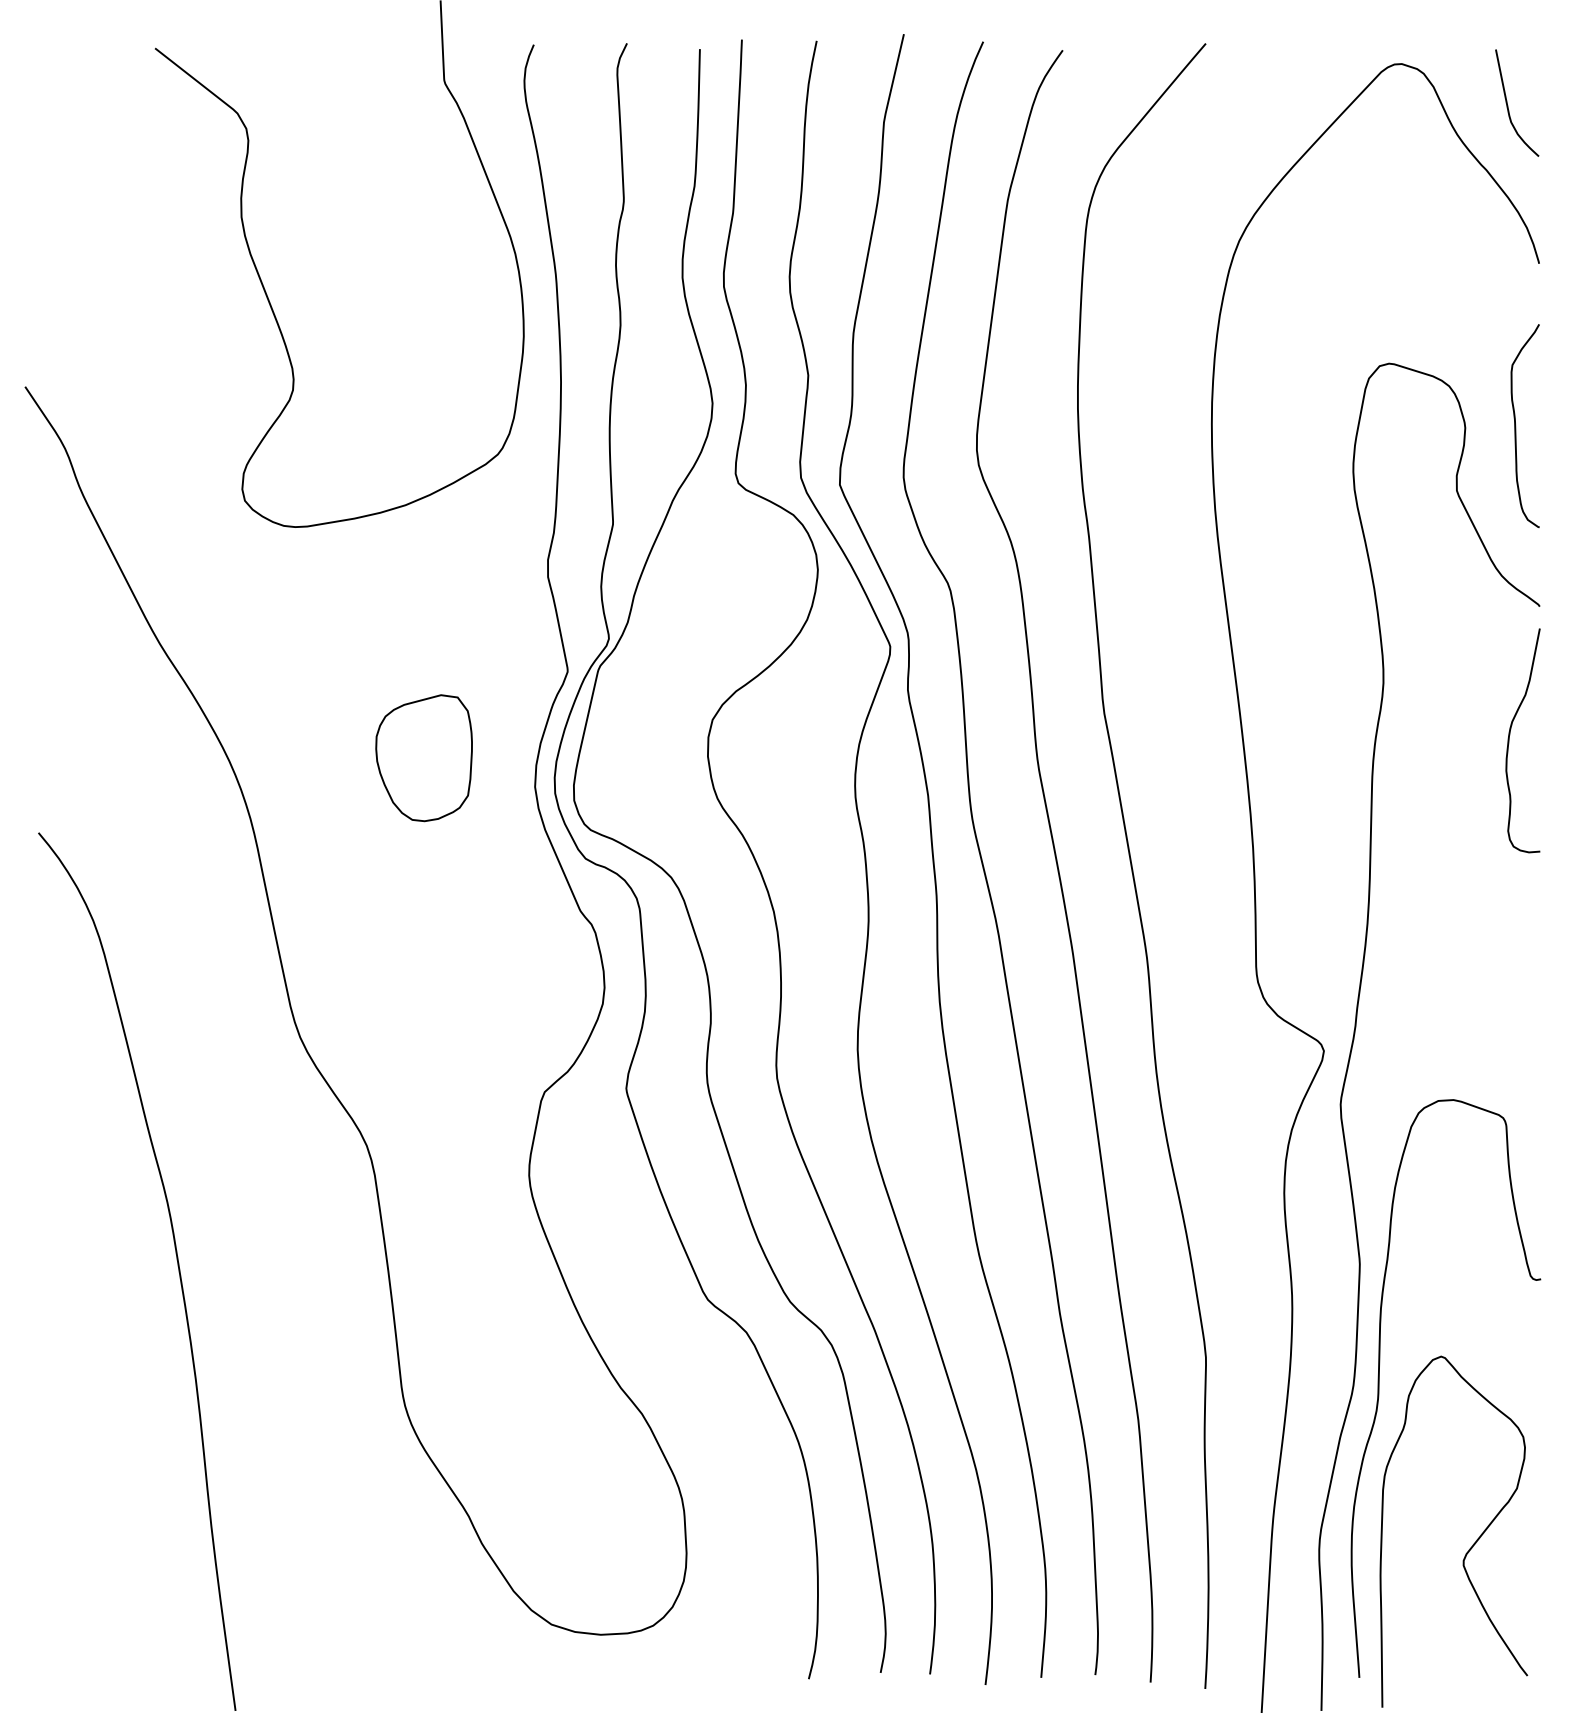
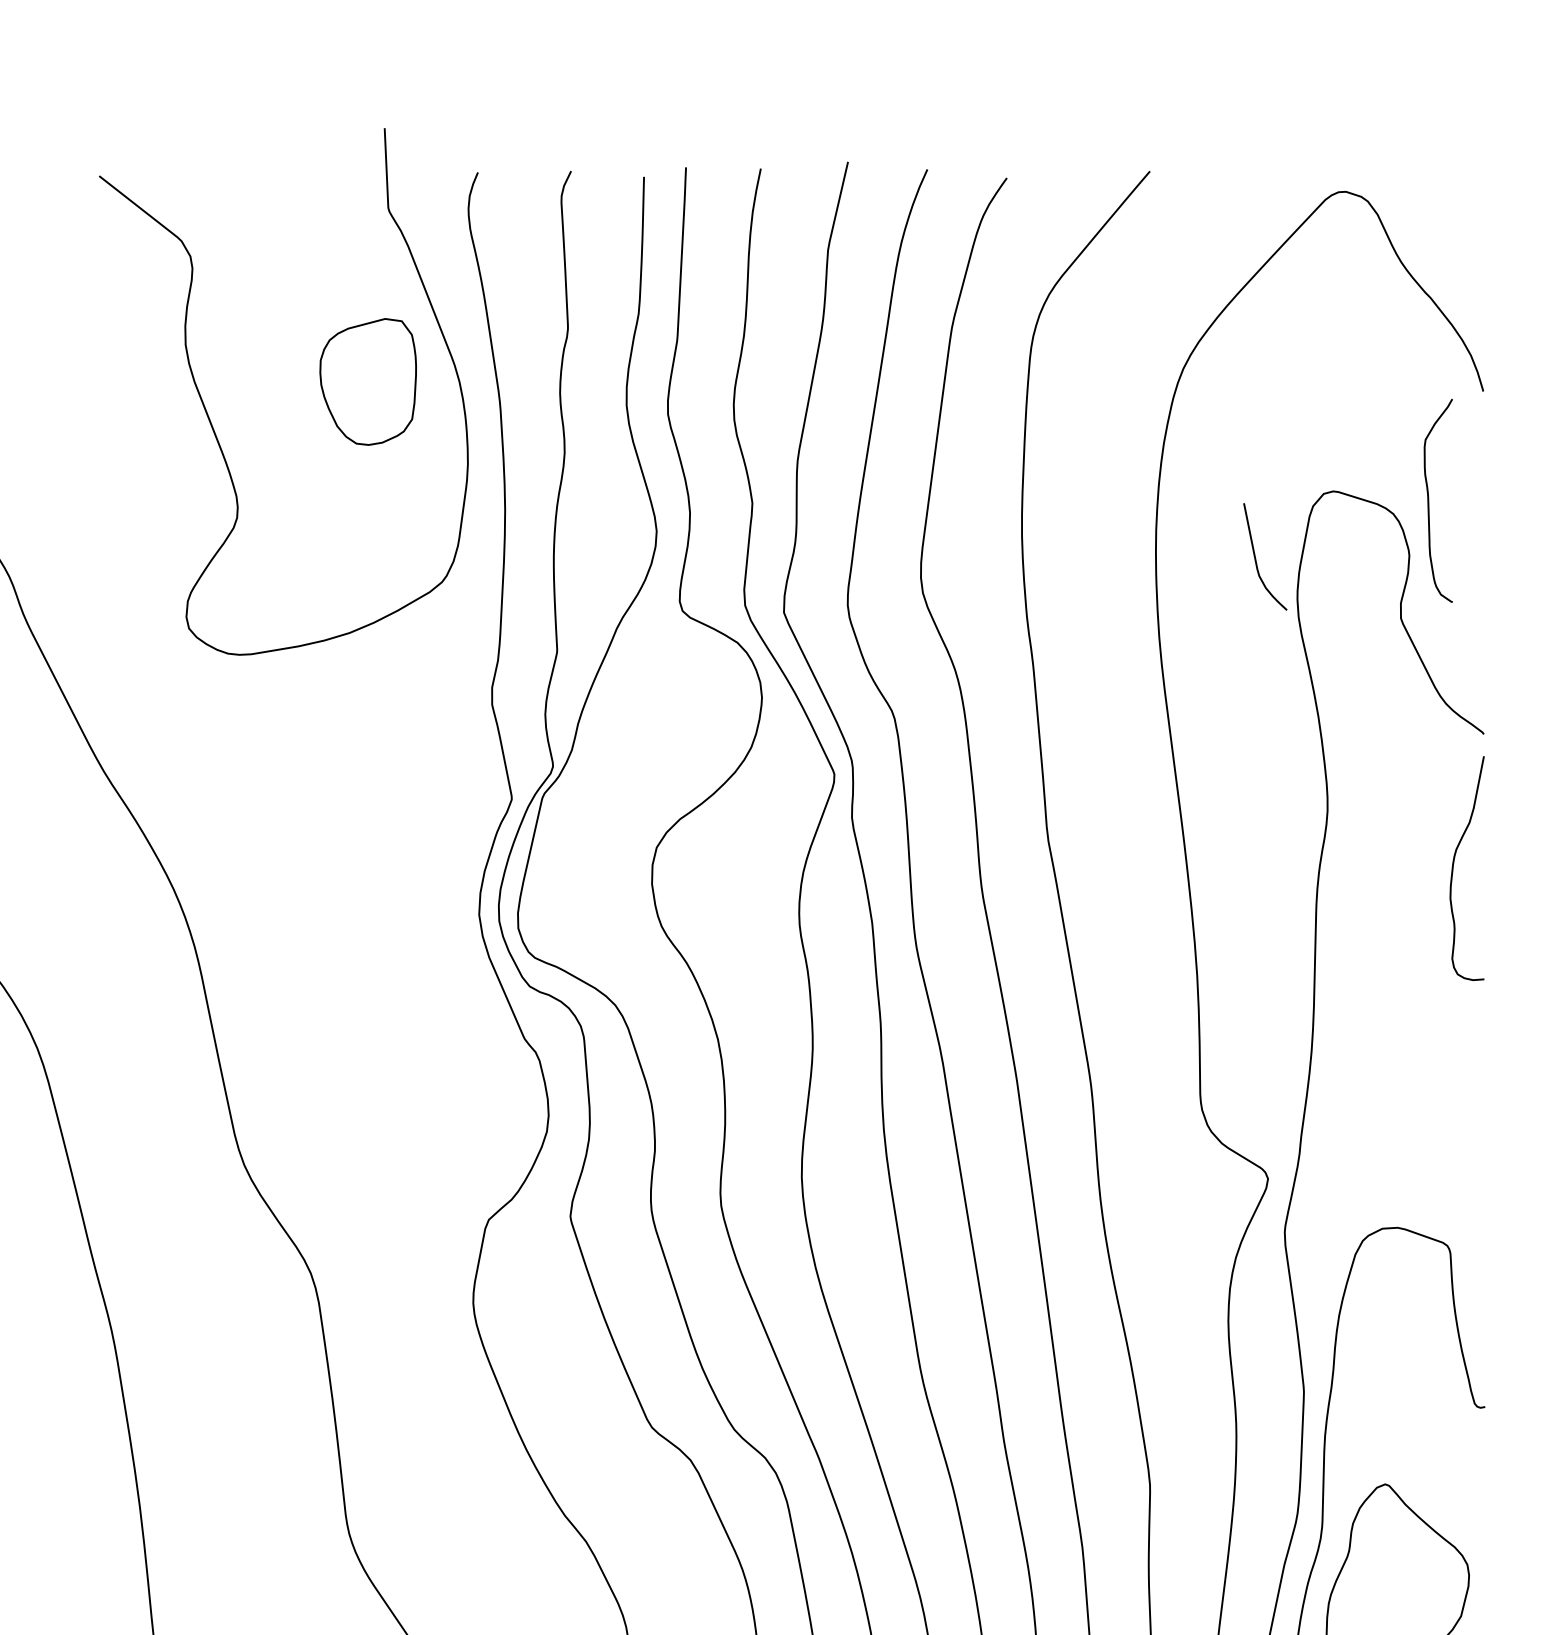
curve: (1508, 105) -> (1256, 559), moved
curve: (1516, 425) -> (1429, 500), moved
part: (423, 758) -> (367, 382), moved

